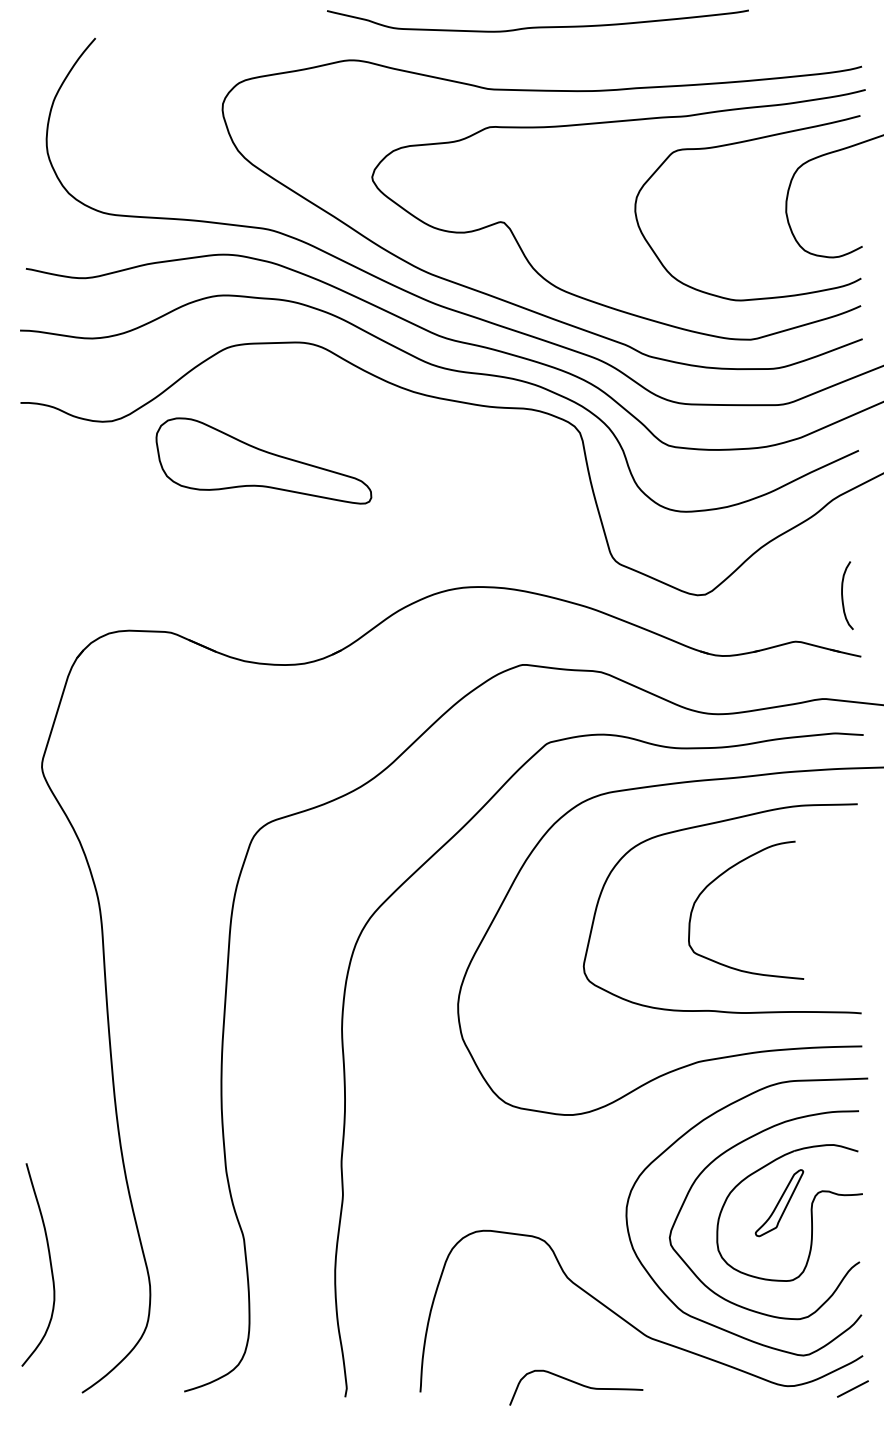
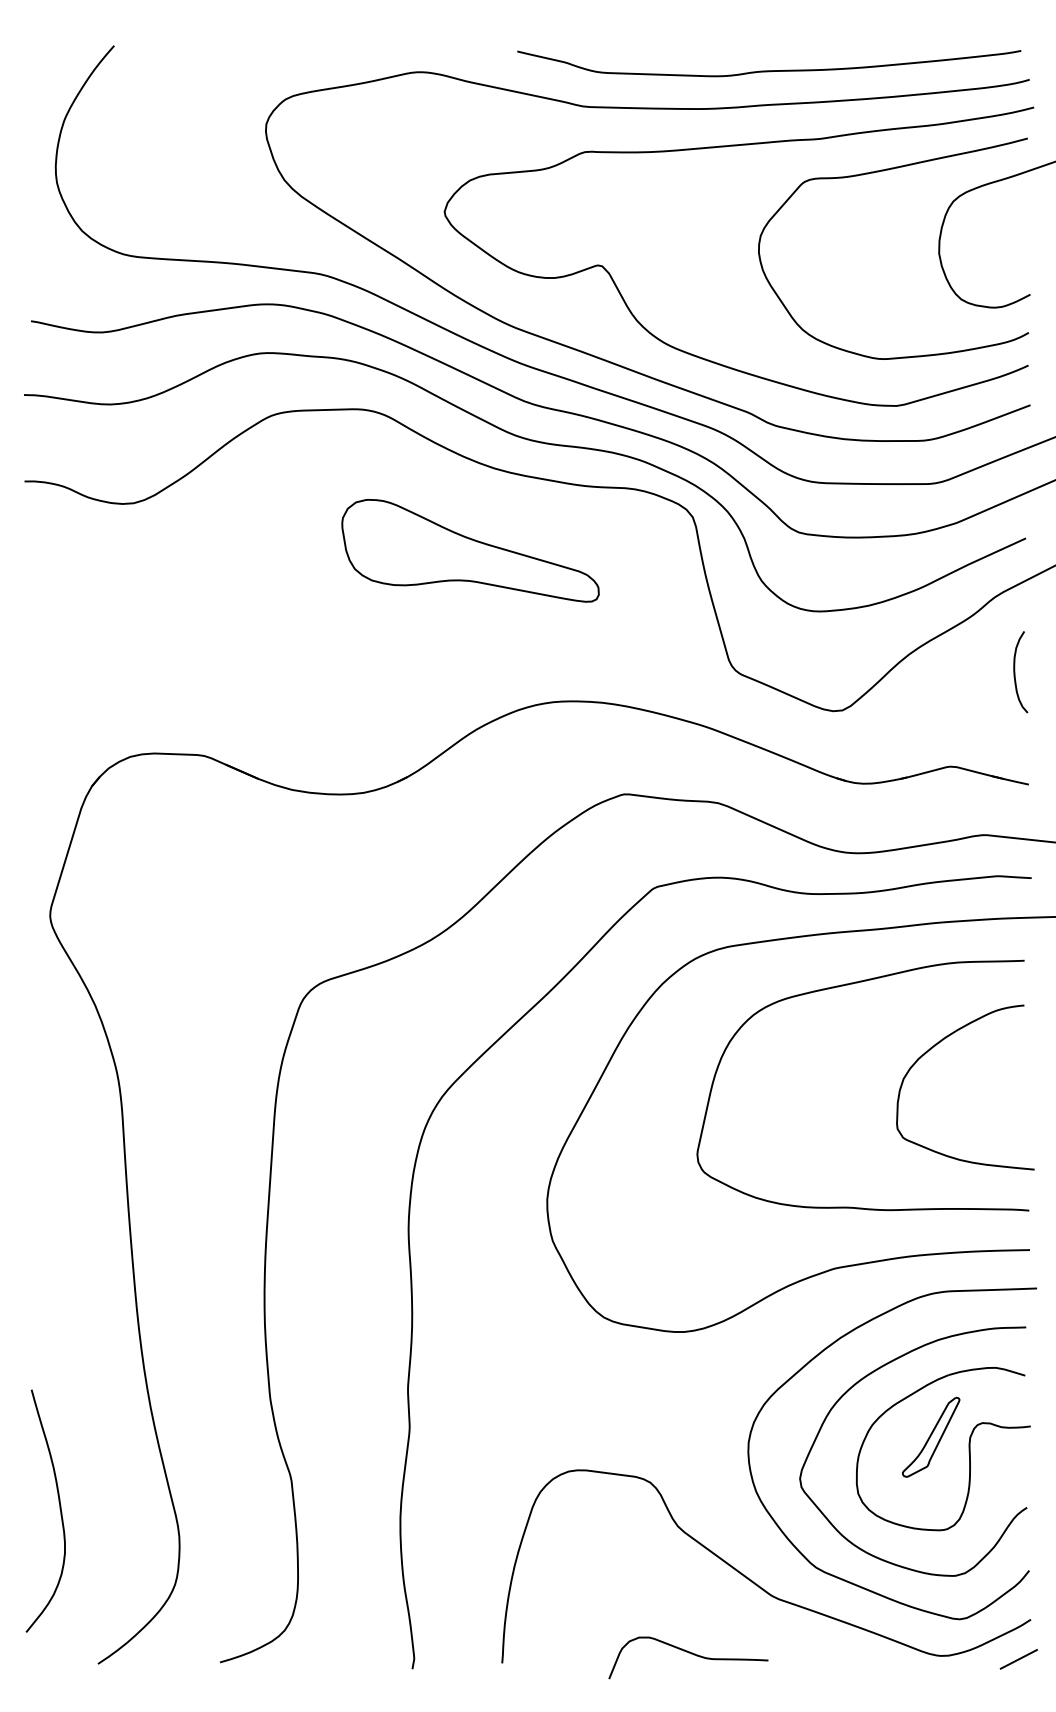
curve: (537, 26) -> (768, 70), moved
part: (263, 460) -> (470, 550), moved
curve: (843, 596) -> (1015, 673), moved
curve: (719, 877) -> (933, 1048), moved

